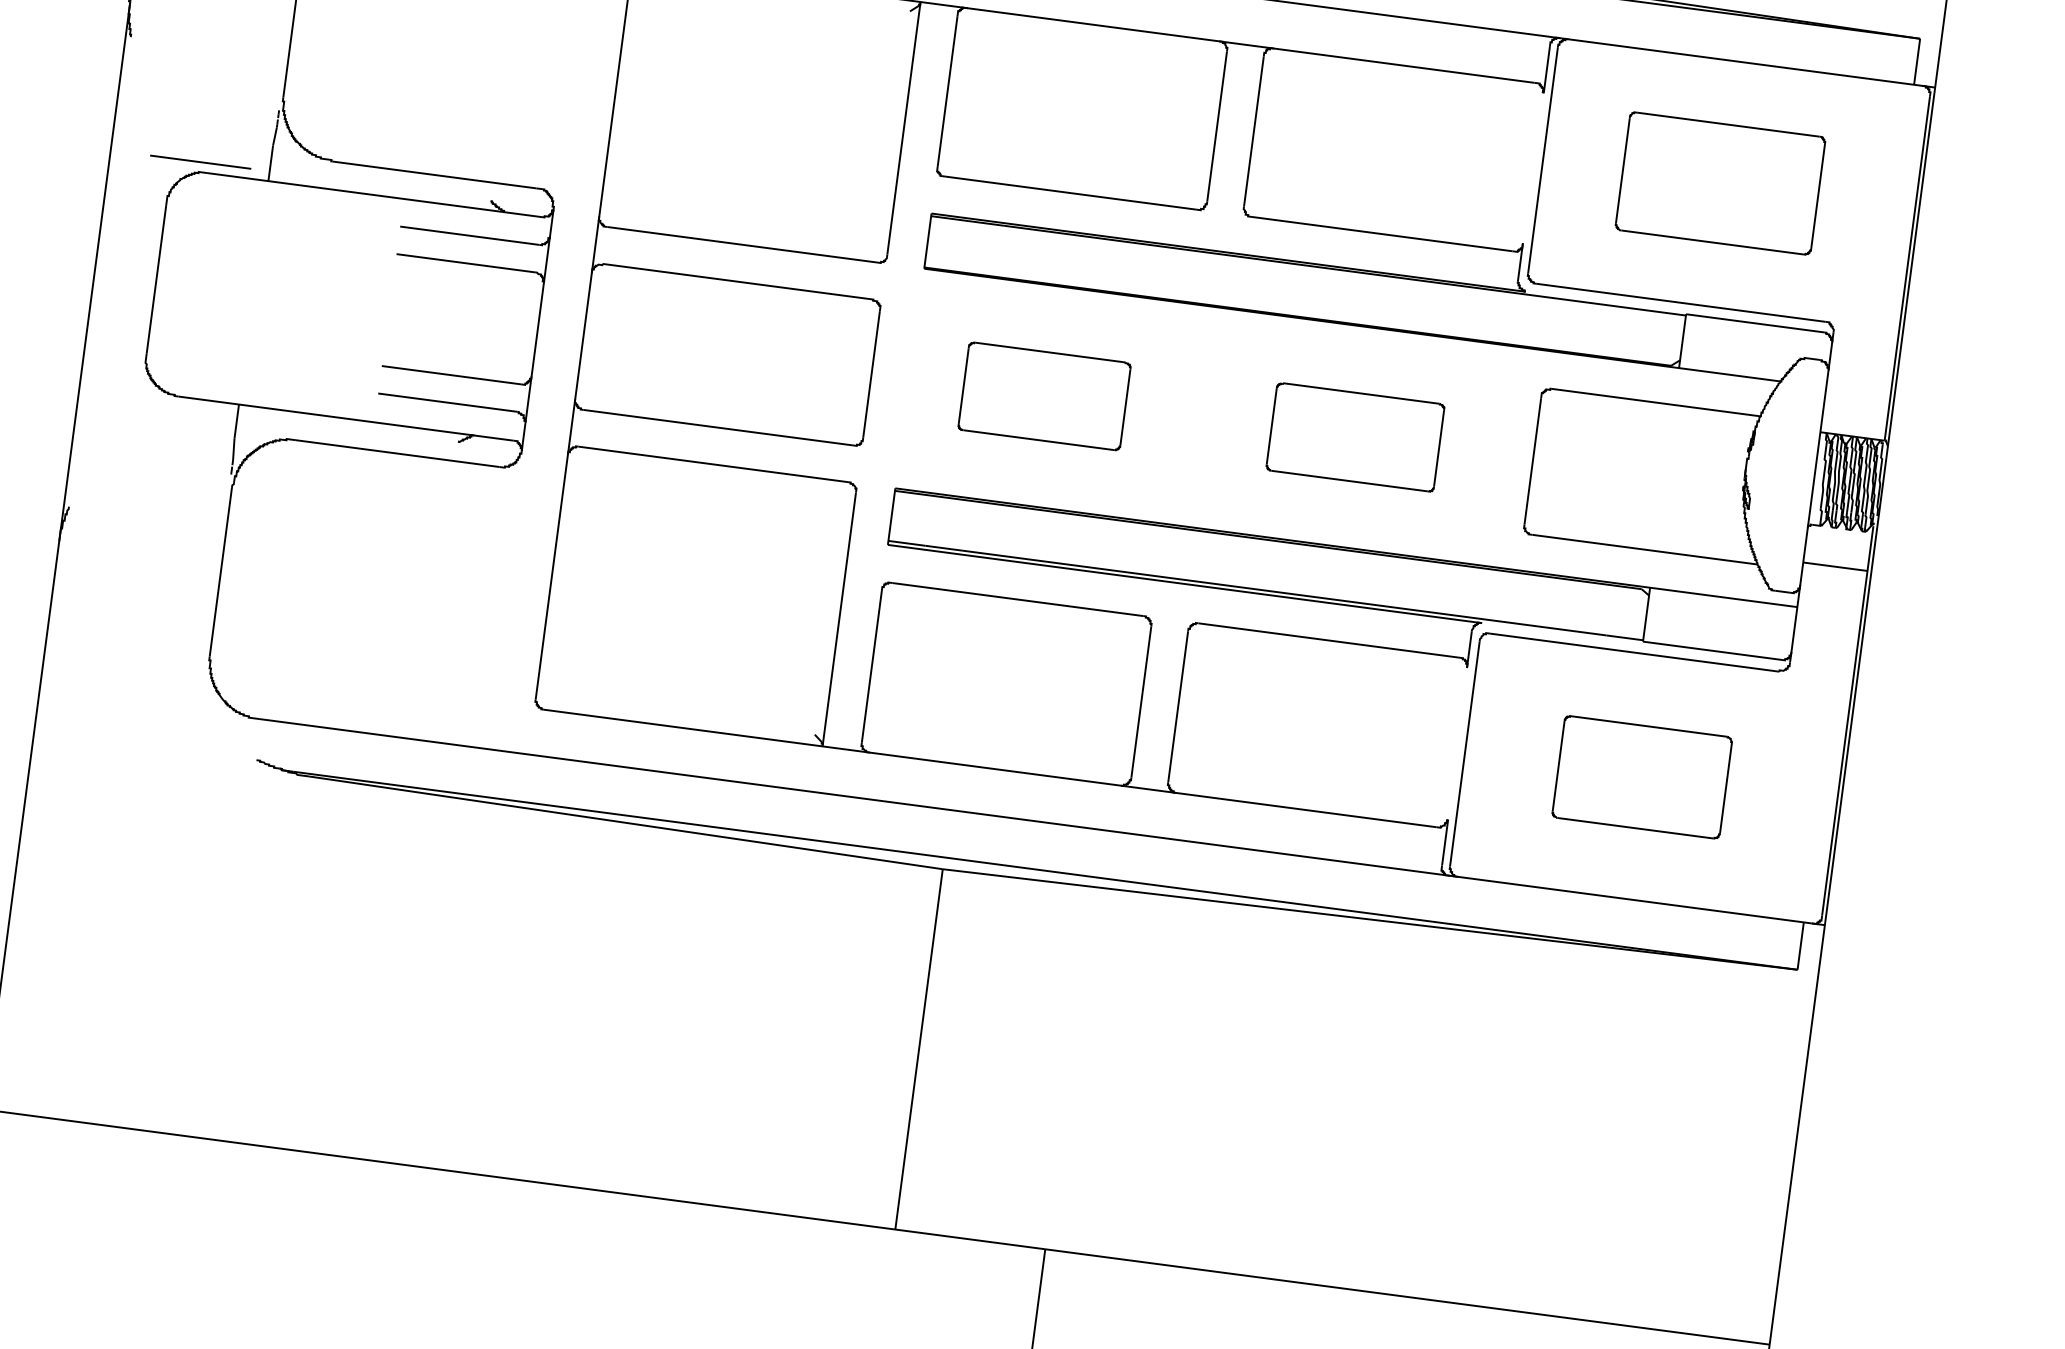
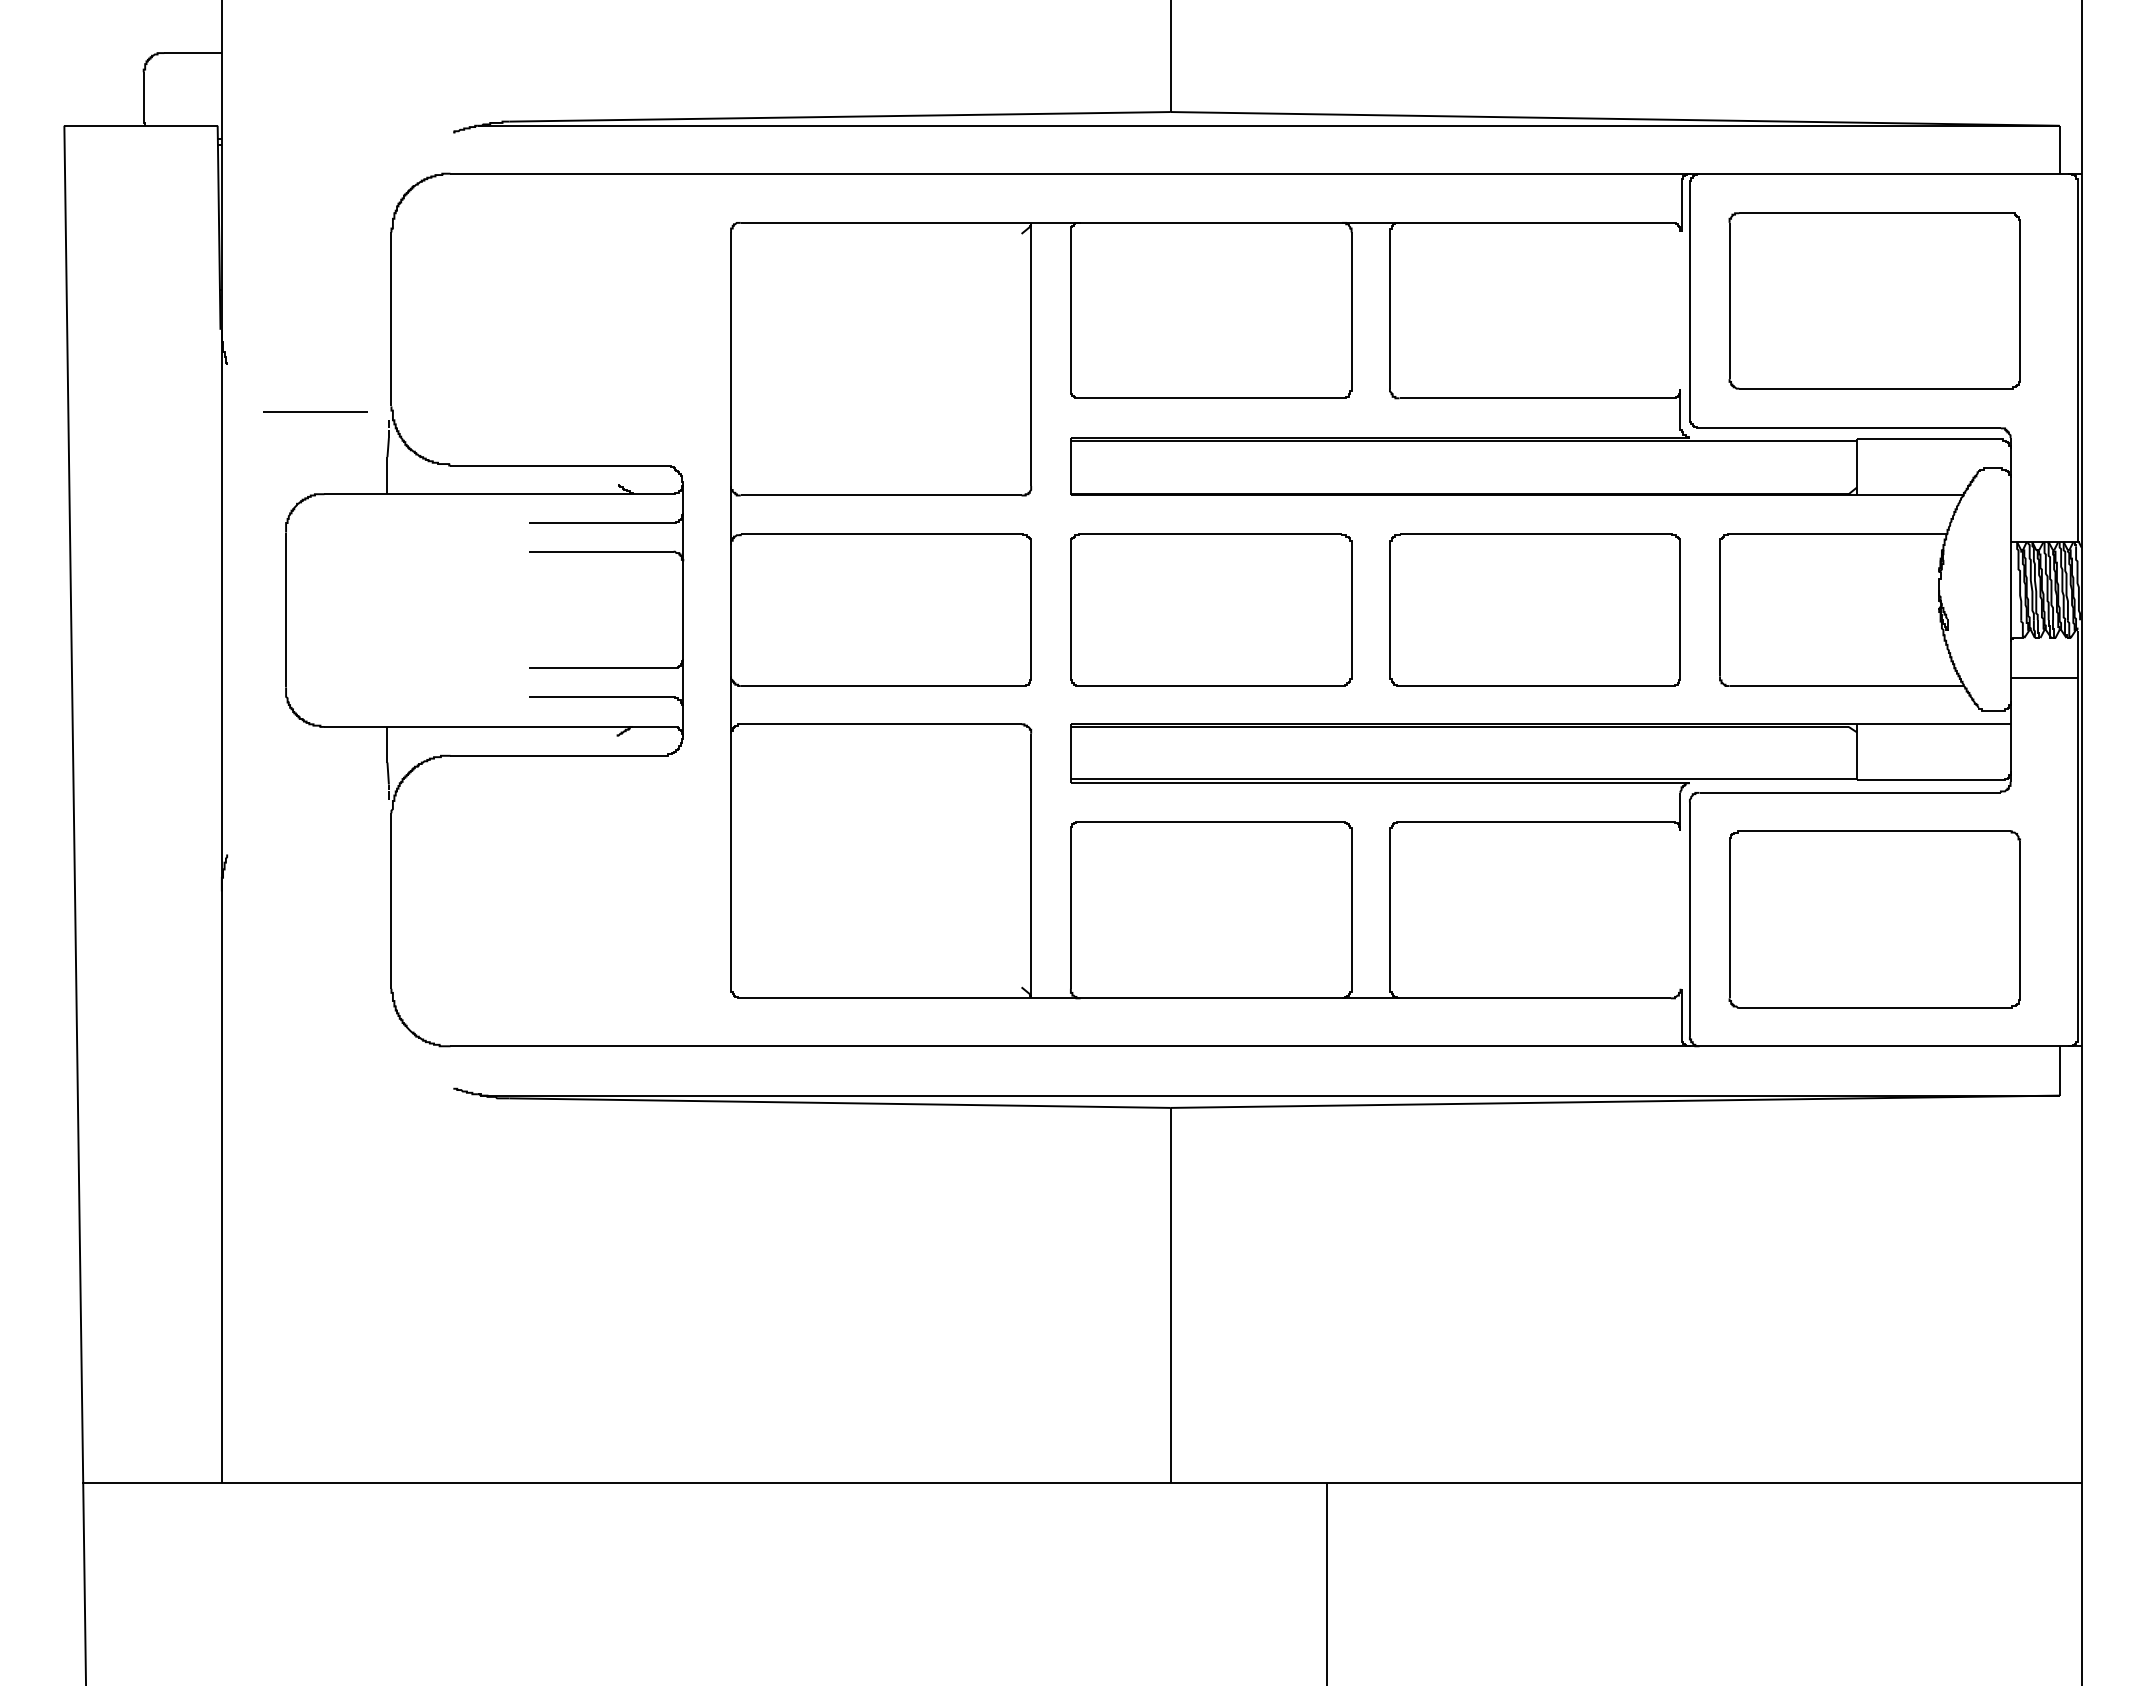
line: (200, 161) -> (315, 411), moved
part: (1720, 183) -> (1874, 300), size x1.43
part: (1044, 395) -> (1211, 609), size x1.67
part: (1354, 436) -> (1534, 609), size x1.67
part: (1642, 777) -> (1874, 919), size x1.67

